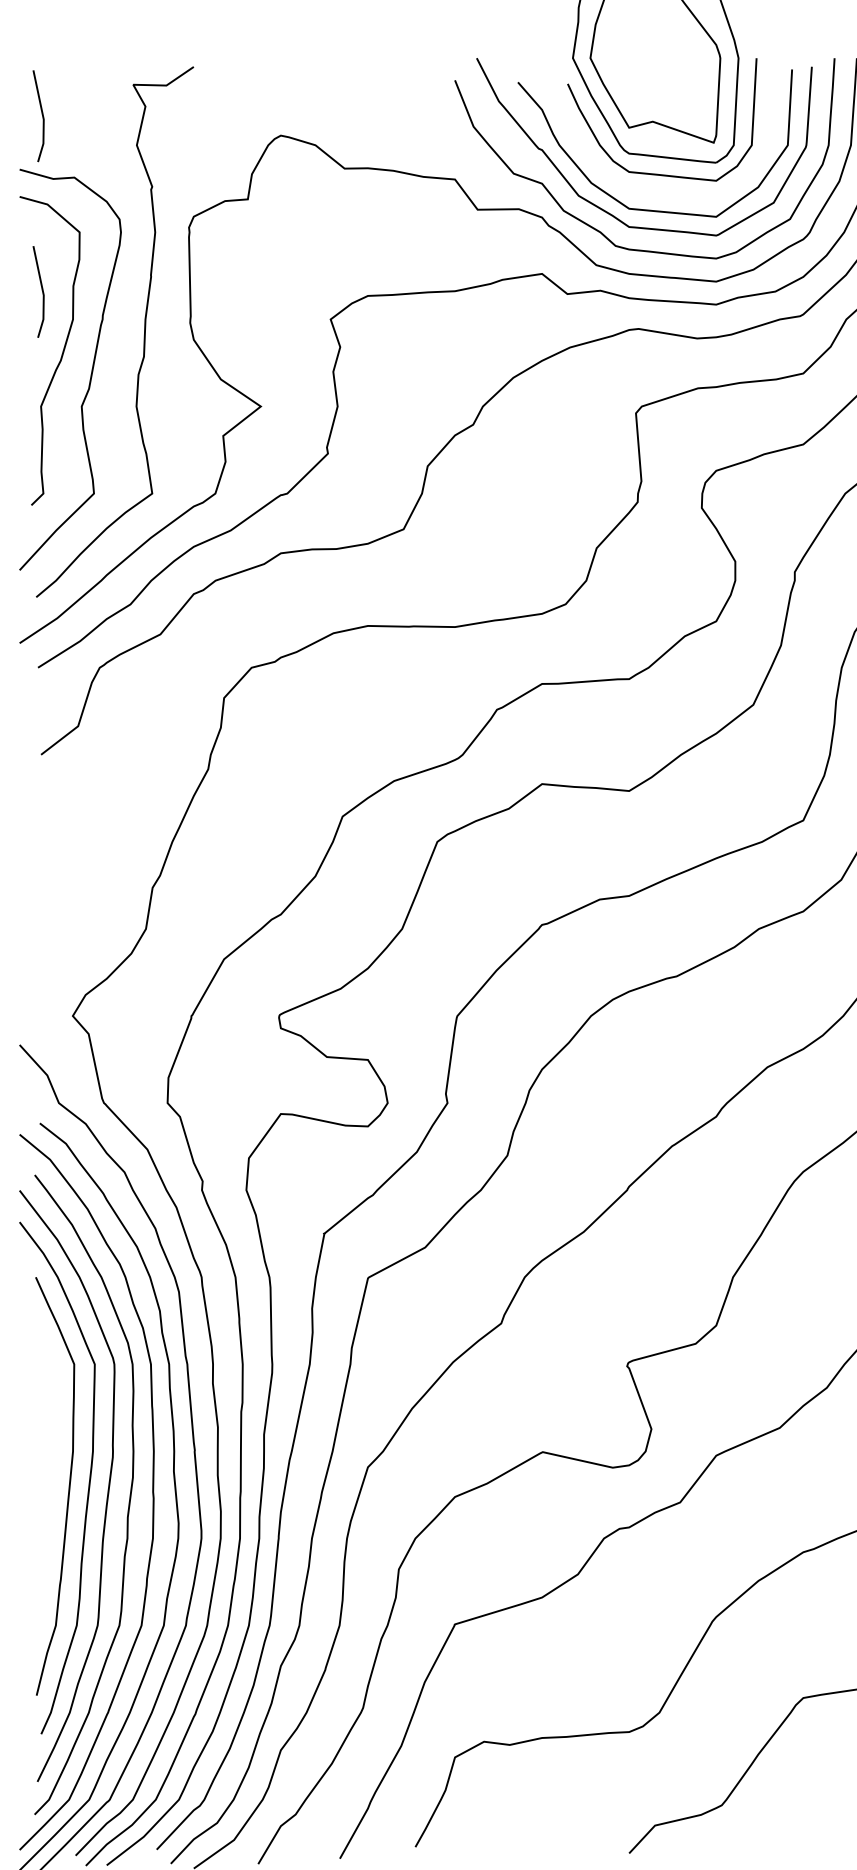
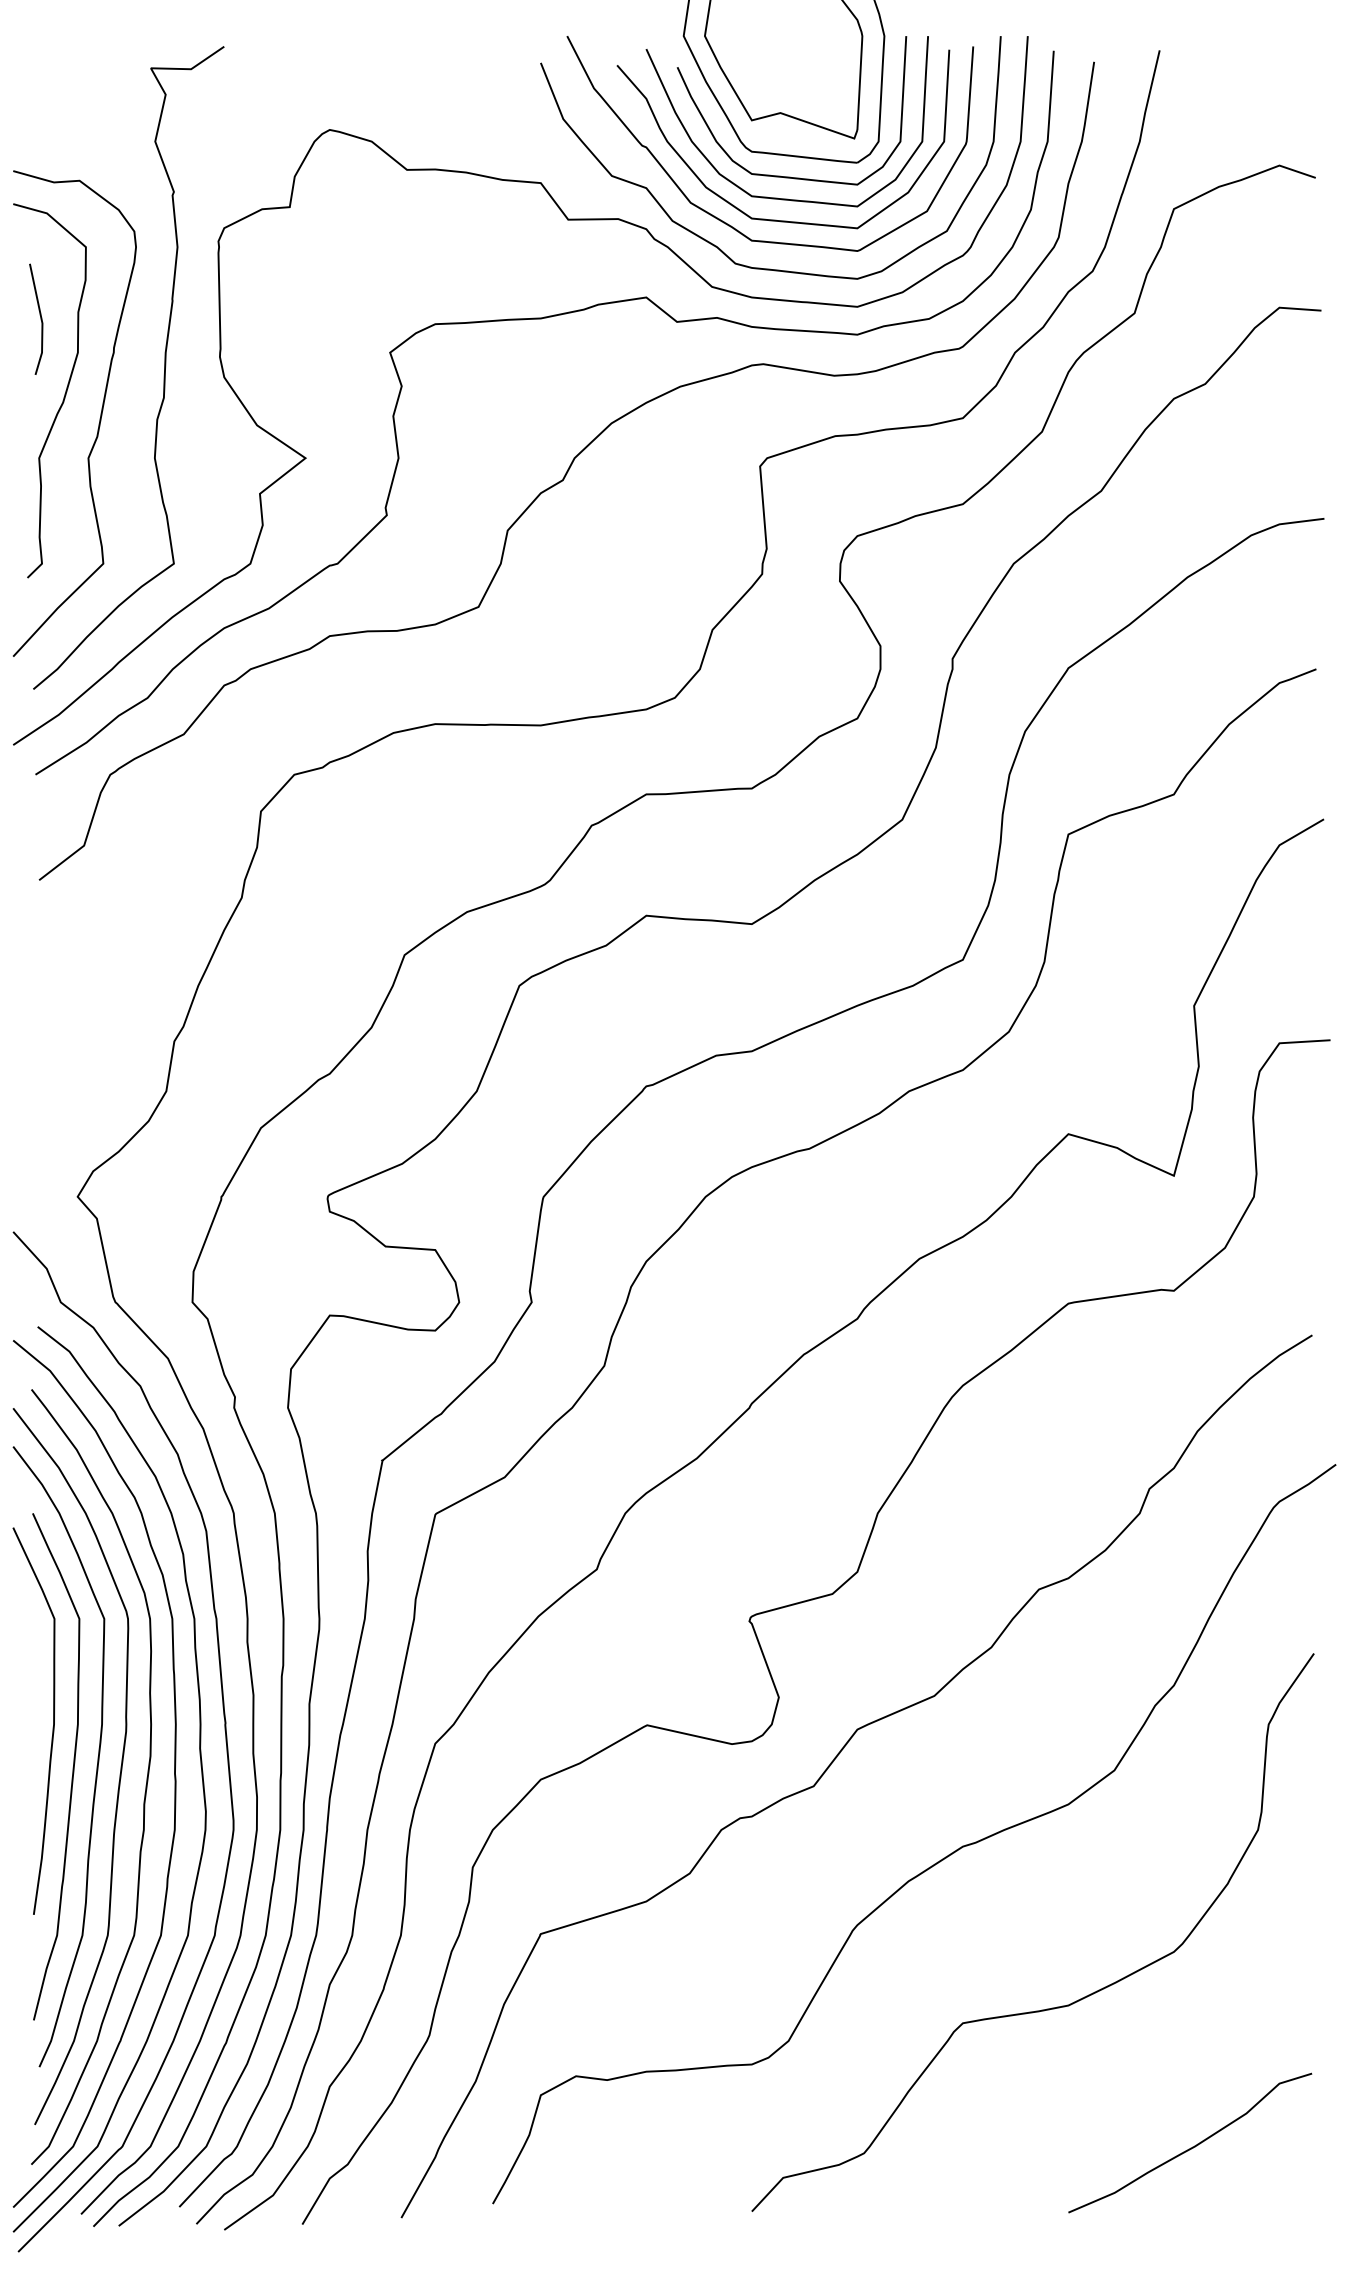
line: (42, 115) -> (40, 105), removed
curve: (650, 191) -> (777, 197), added
curve: (52, 1448) -> (53, 1720), added

